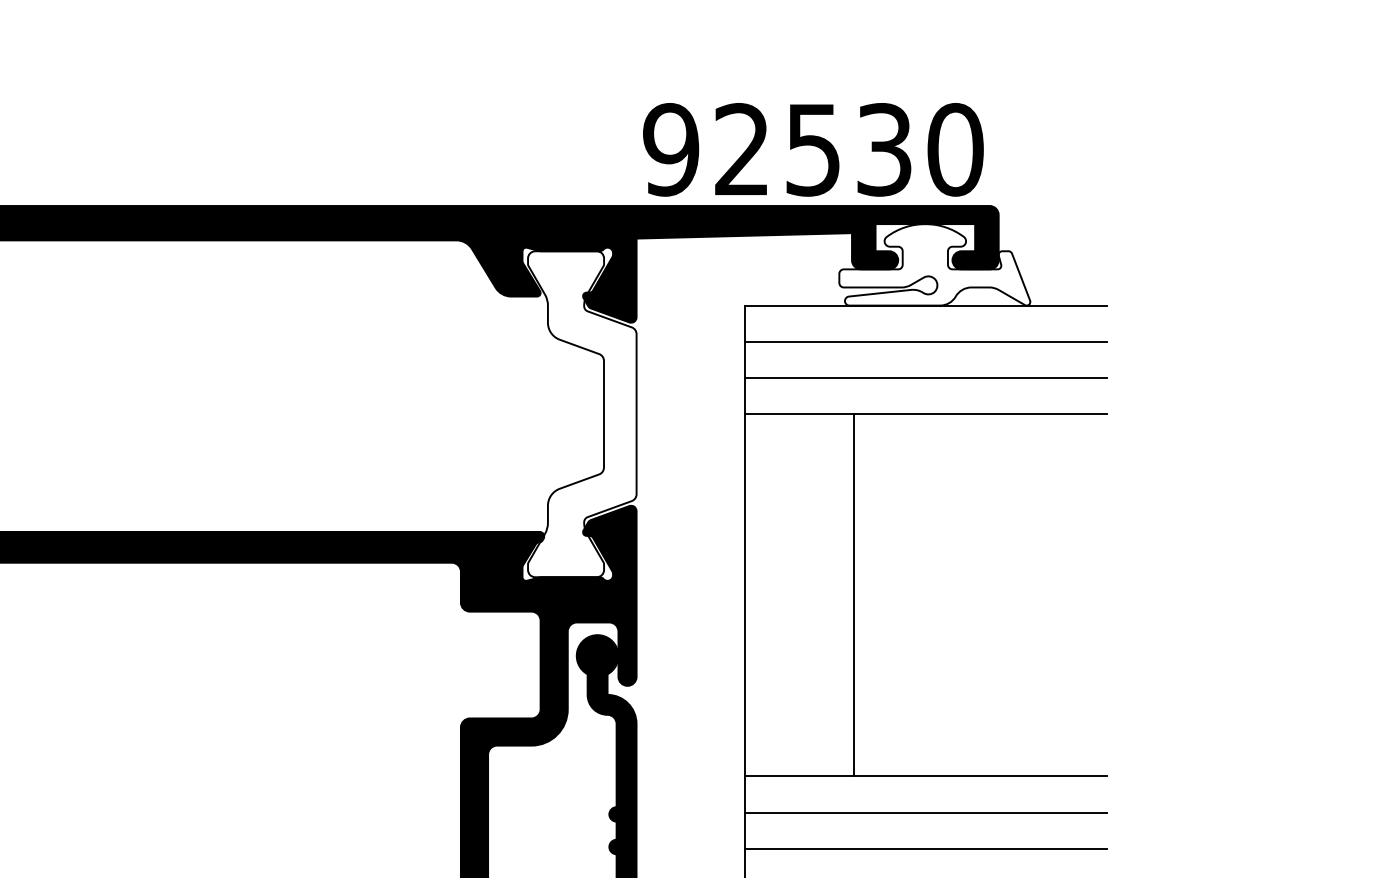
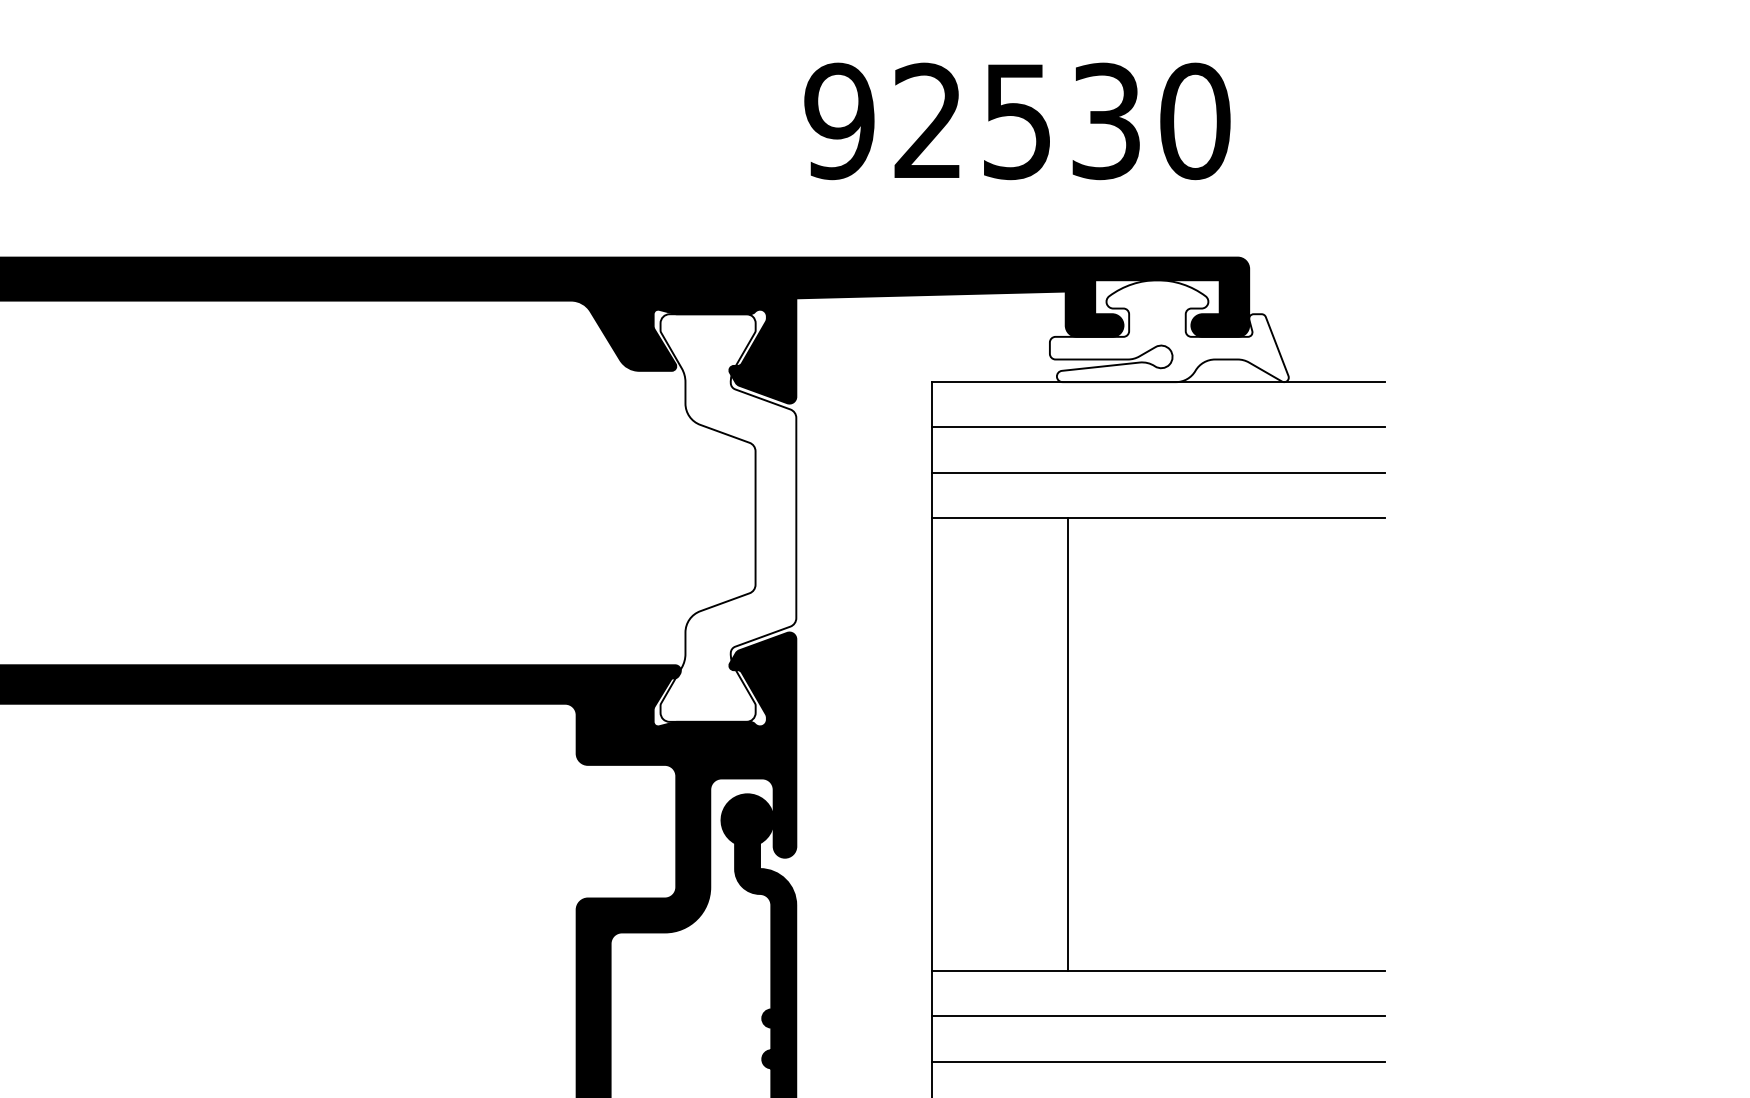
text: (813, 149) -> (1017, 121), moved

